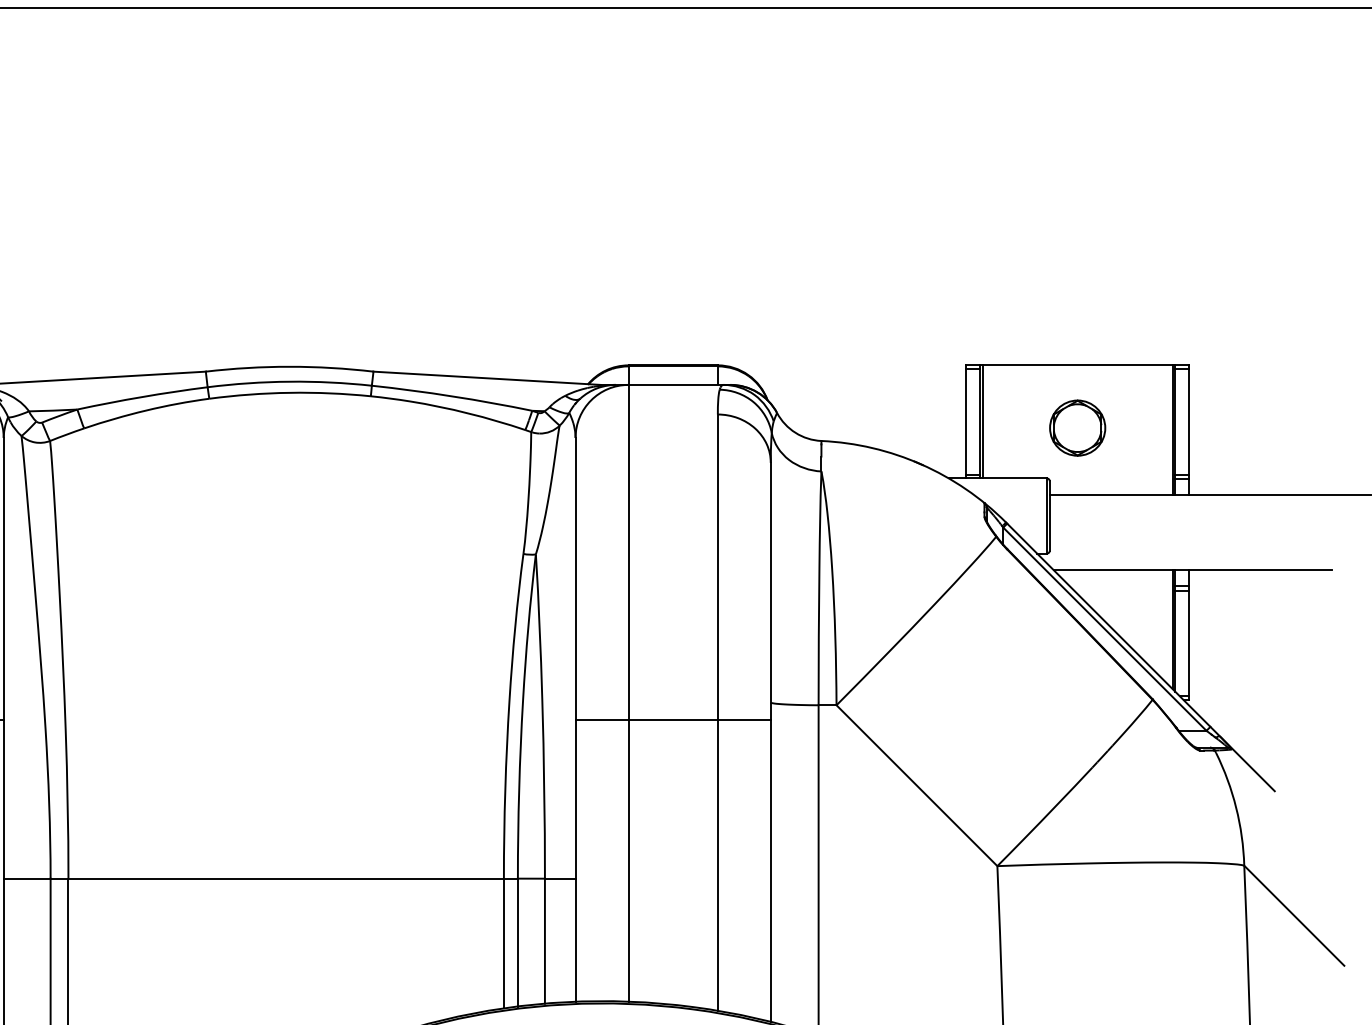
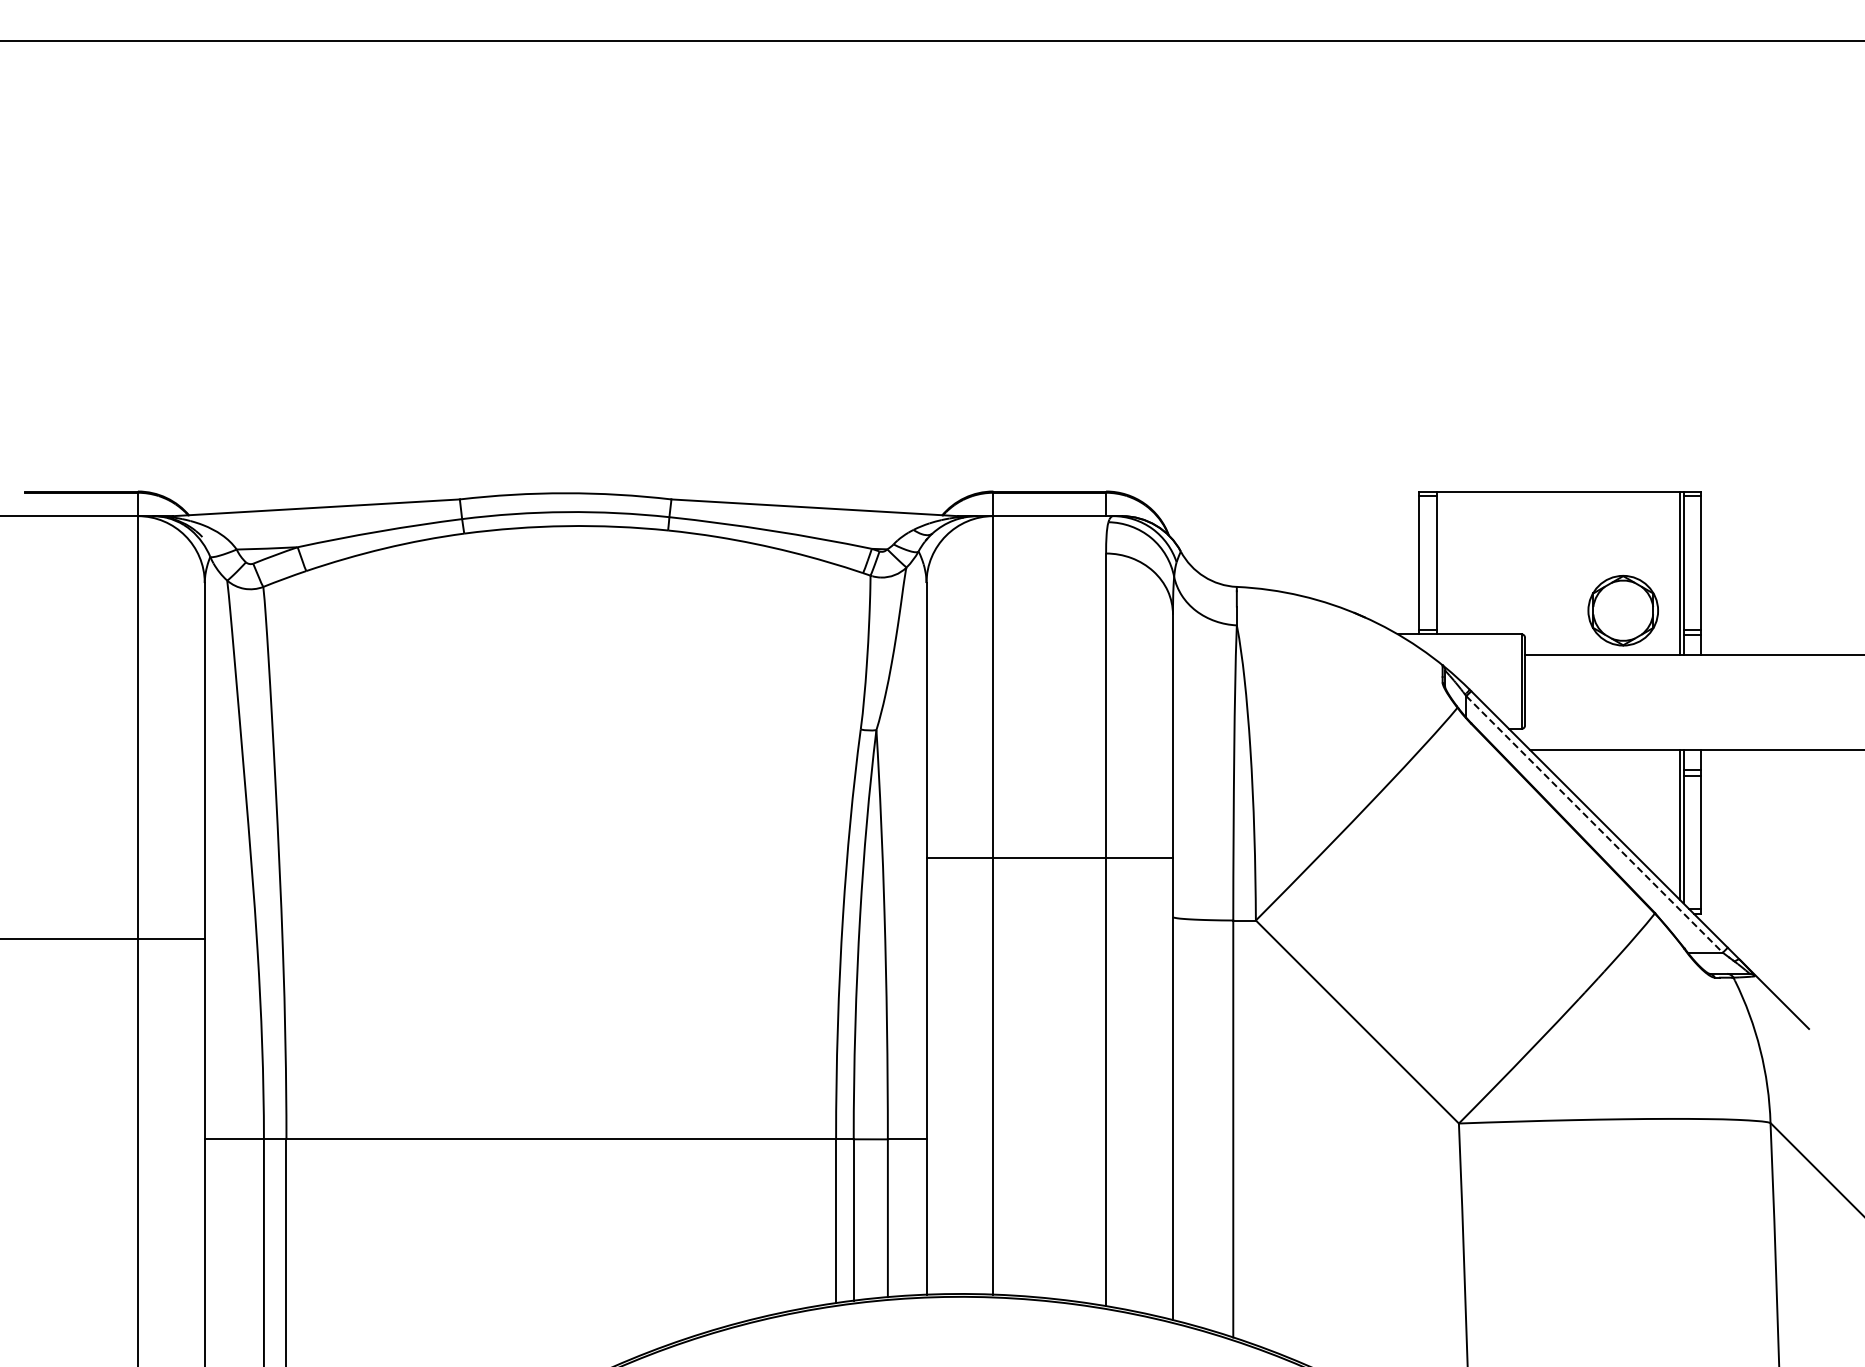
line: (982, 421) -> (1440, 562), removed
part: (1077, 427) -> (1622, 610), moved
line: (1104, 629) -> (1594, 824), solid -> dashed
line: (673, 719) -> (1049, 857), moved

